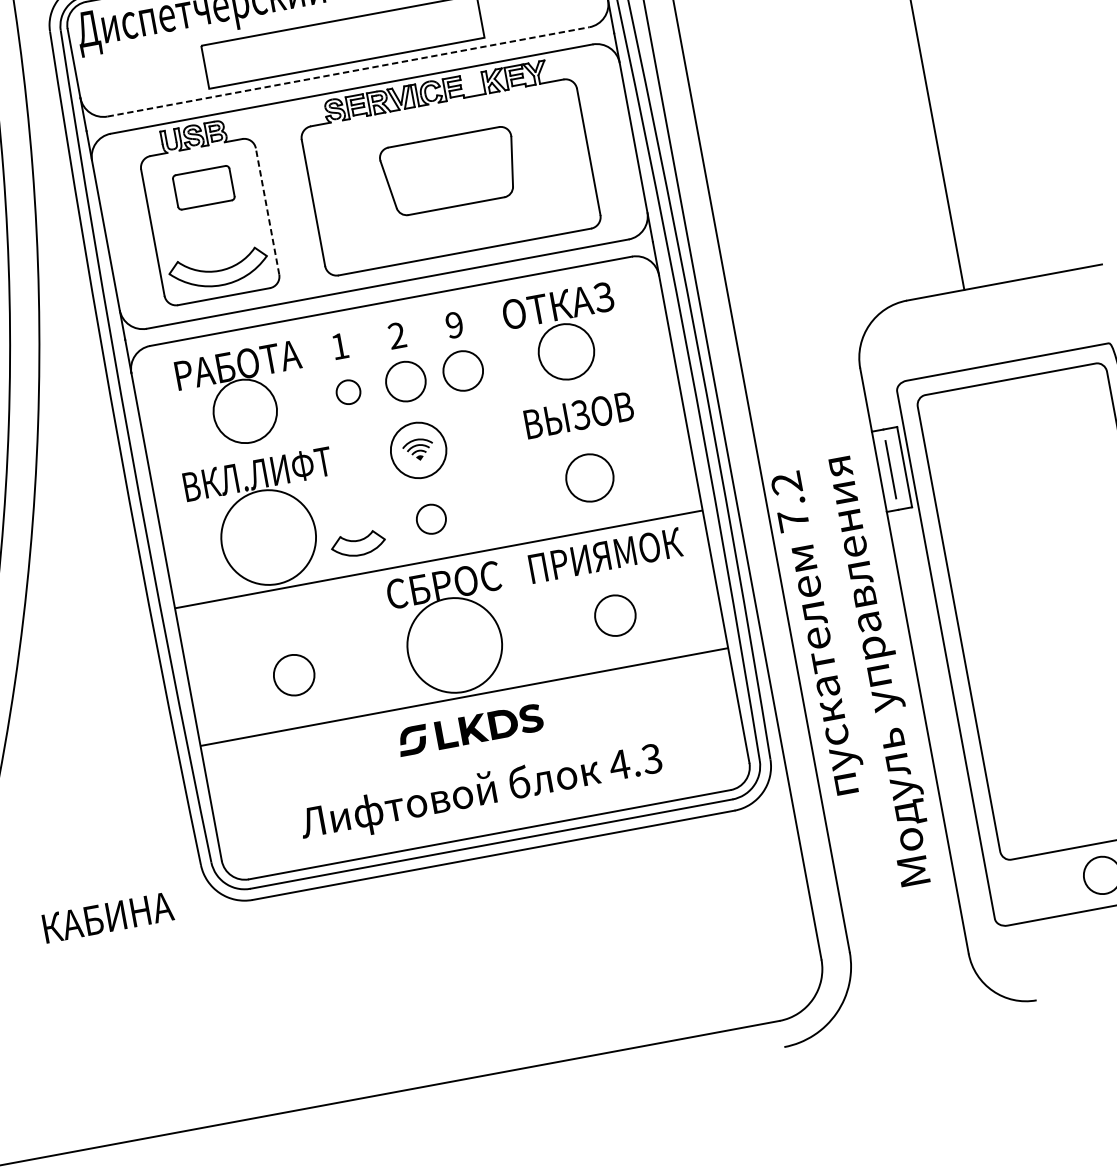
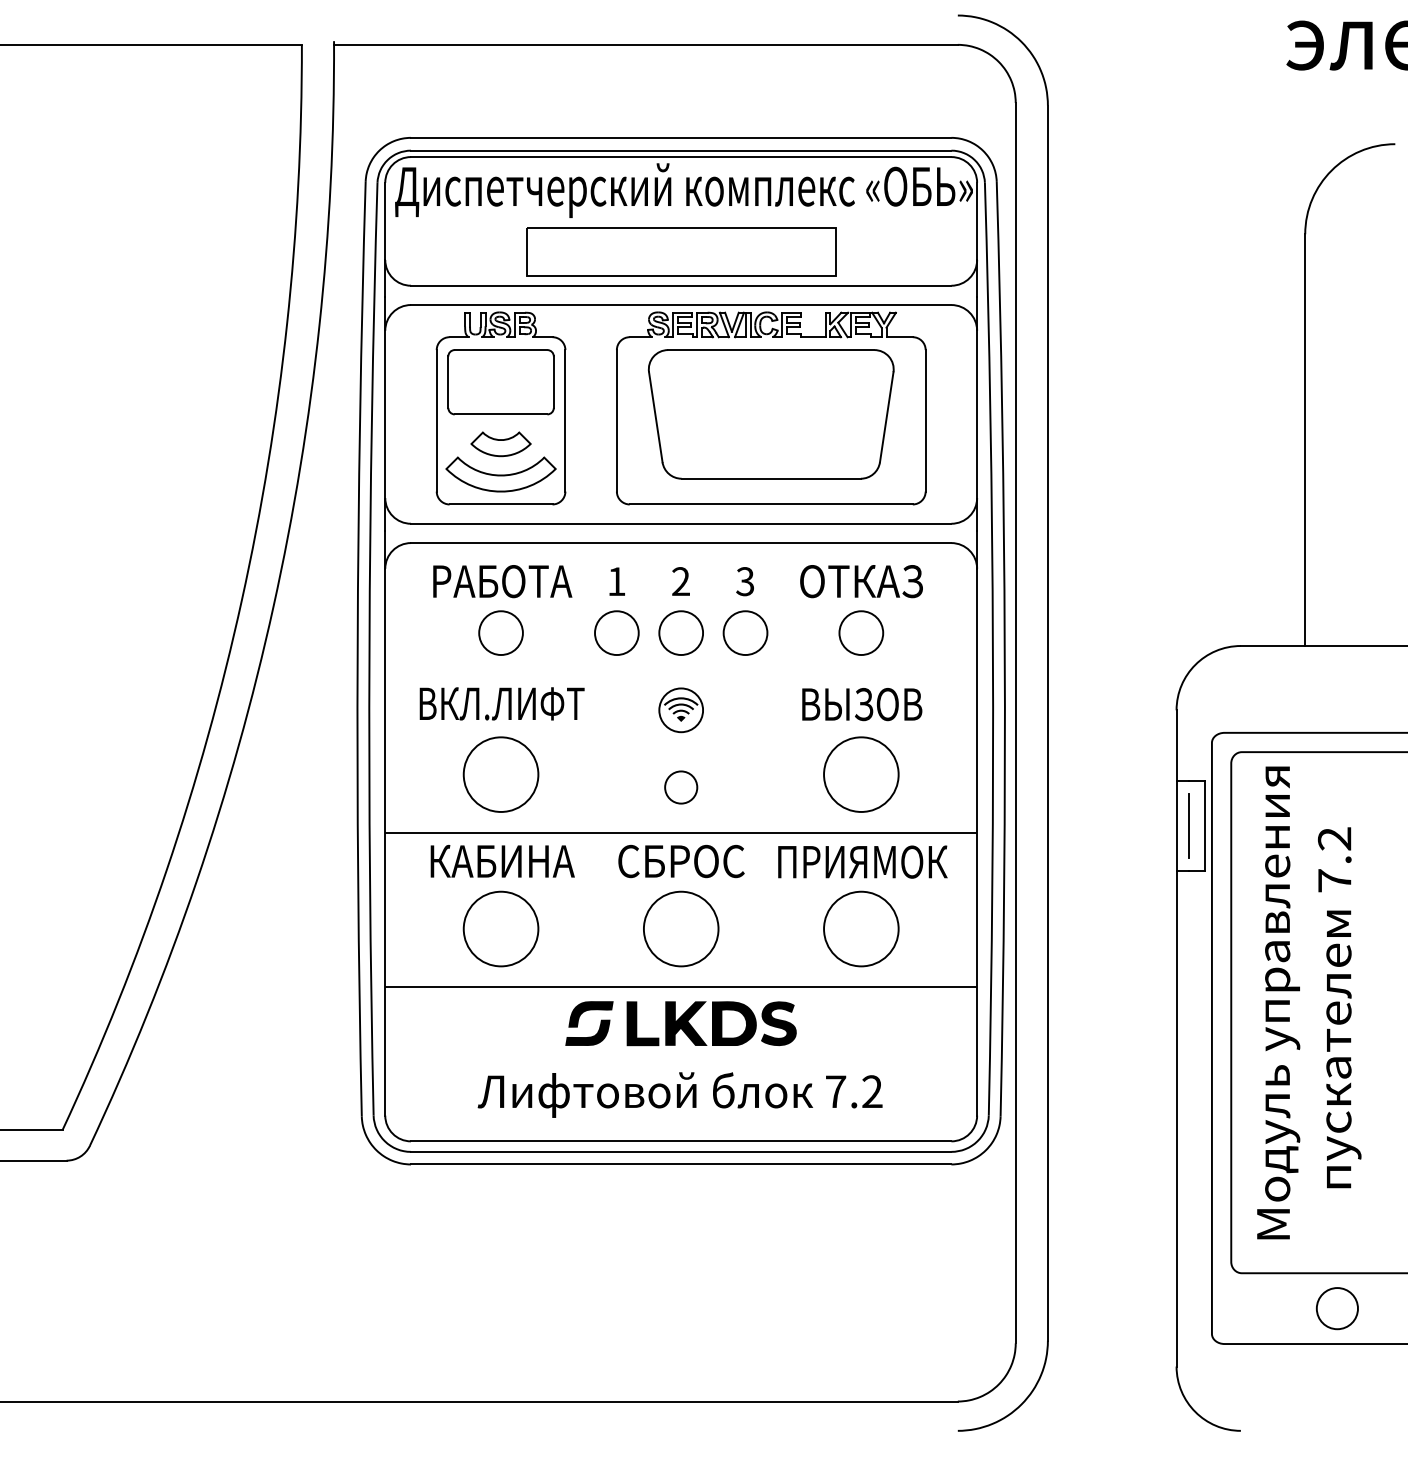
line: (348, 71) -> (681, 285), dashed -> solid
part: (450, 171) -> (771, 414), size x1.67
part: (203, 188) -> (500, 382), size x1.67
line: (267, 211) -> (565, 420), dashed -> solid
text: (454, 324) -> (745, 581), 9 -> 3
circle: (566, 352) -> (861, 633), size x0.71
circle: (348, 392) -> (616, 633), size x1.67
circle: (244, 411) -> (500, 633), size x0.62
circle: (418, 450) -> (681, 710), size x0.71
circle: (589, 477) -> (861, 774), size x1.43
circle: (268, 537) -> (500, 774), size x0.71
part: (358, 544) -> (500, 444), moved
text: (866, 583) -> (1282, 908), moved
circle: (615, 615) -> (861, 928), size x1.67
text: (818, 632) -> (1339, 1007), moved
circle: (454, 645) -> (680, 928), size x0.71
circle: (293, 674) -> (500, 928), size x1.67
part: (469, 729) -> (680, 1023), size x1.43
text: (635, 761) -> (853, 1091), 4.3 -> 7.2
text: (906, 806) -> (1278, 1152), moved
text: (107, 916) -> (502, 860), moved

